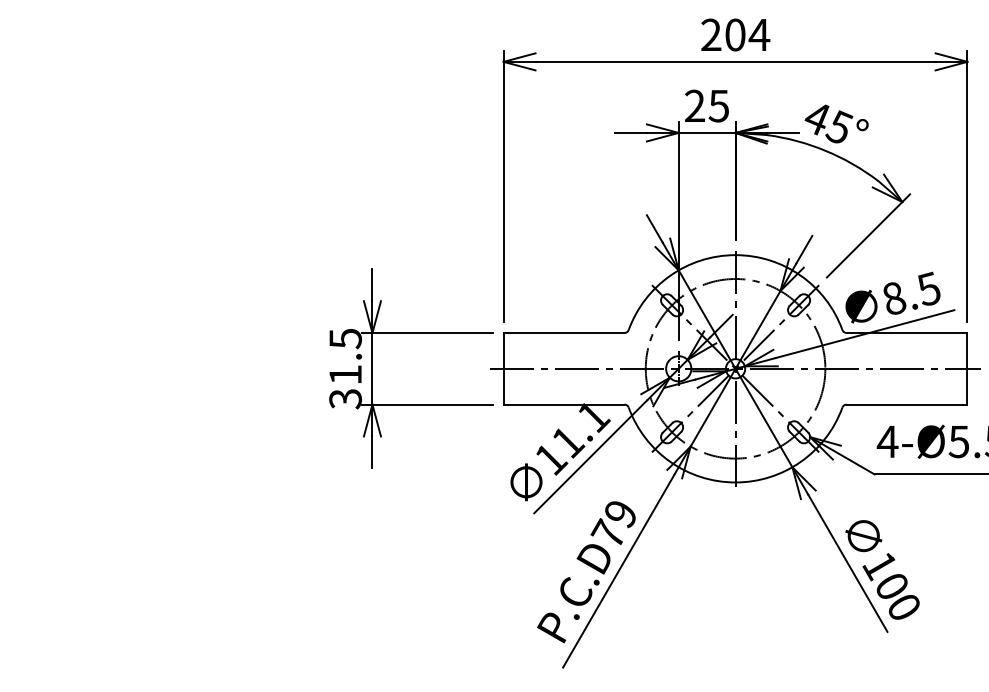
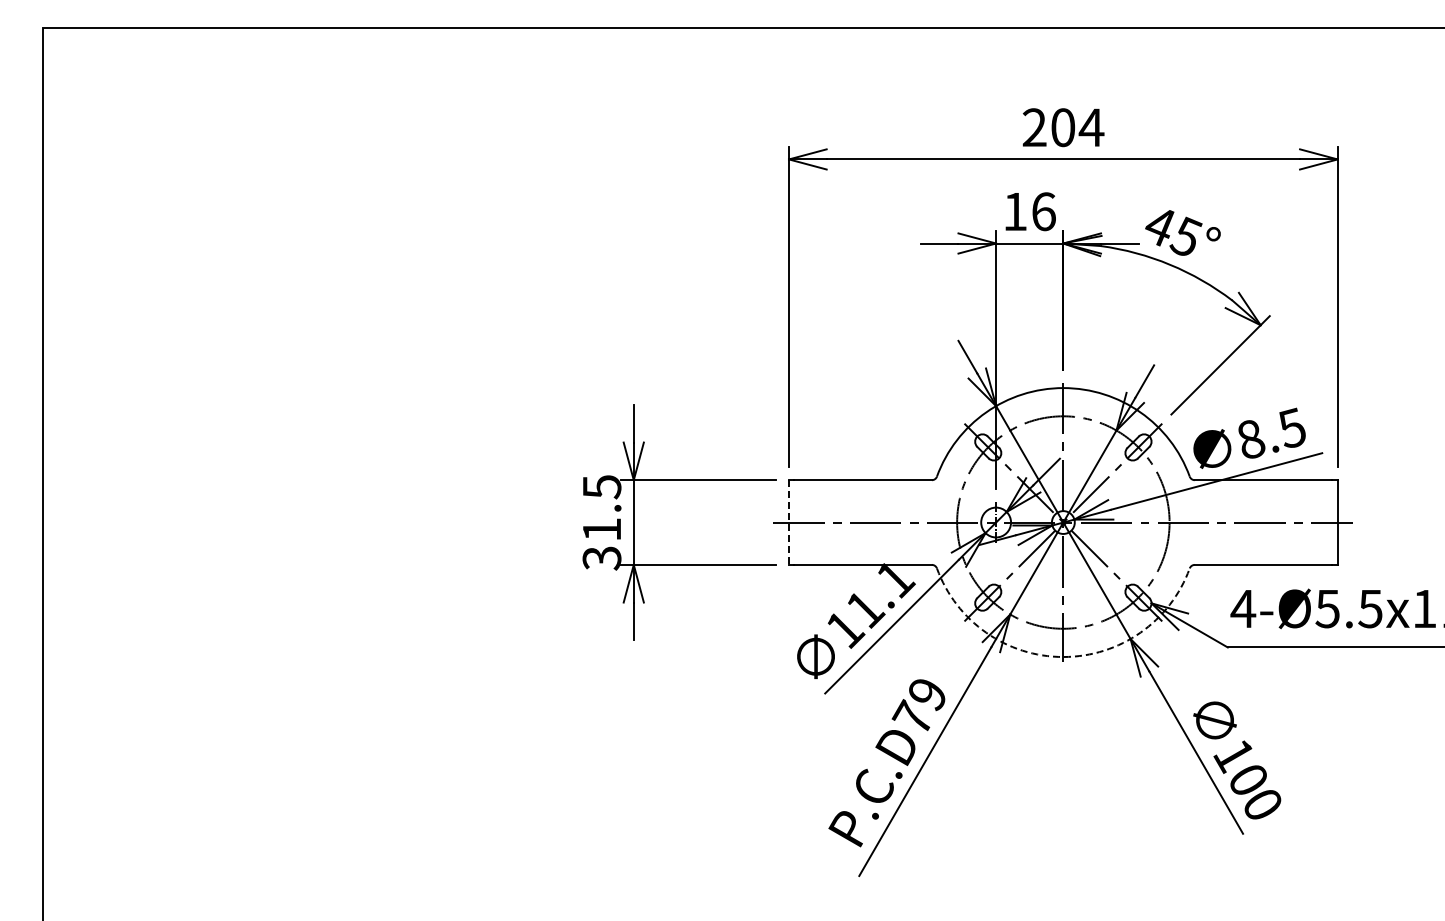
text: (706, 105) -> (1029, 211), 25 -> 16
line: (504, 369) -> (789, 523), solid -> dashed
arc: (735, 482) -> (1063, 657), solid -> dashed

